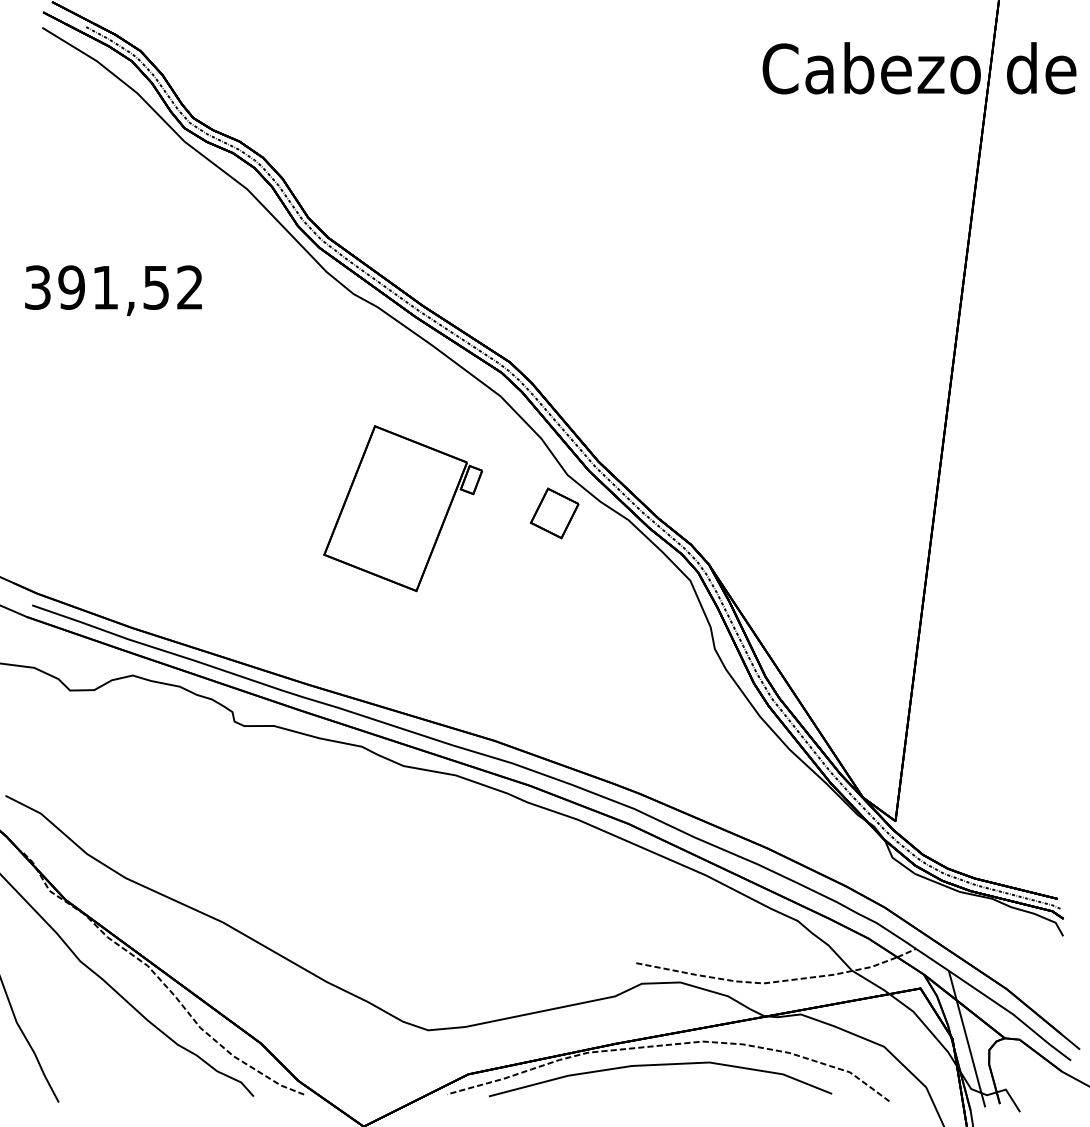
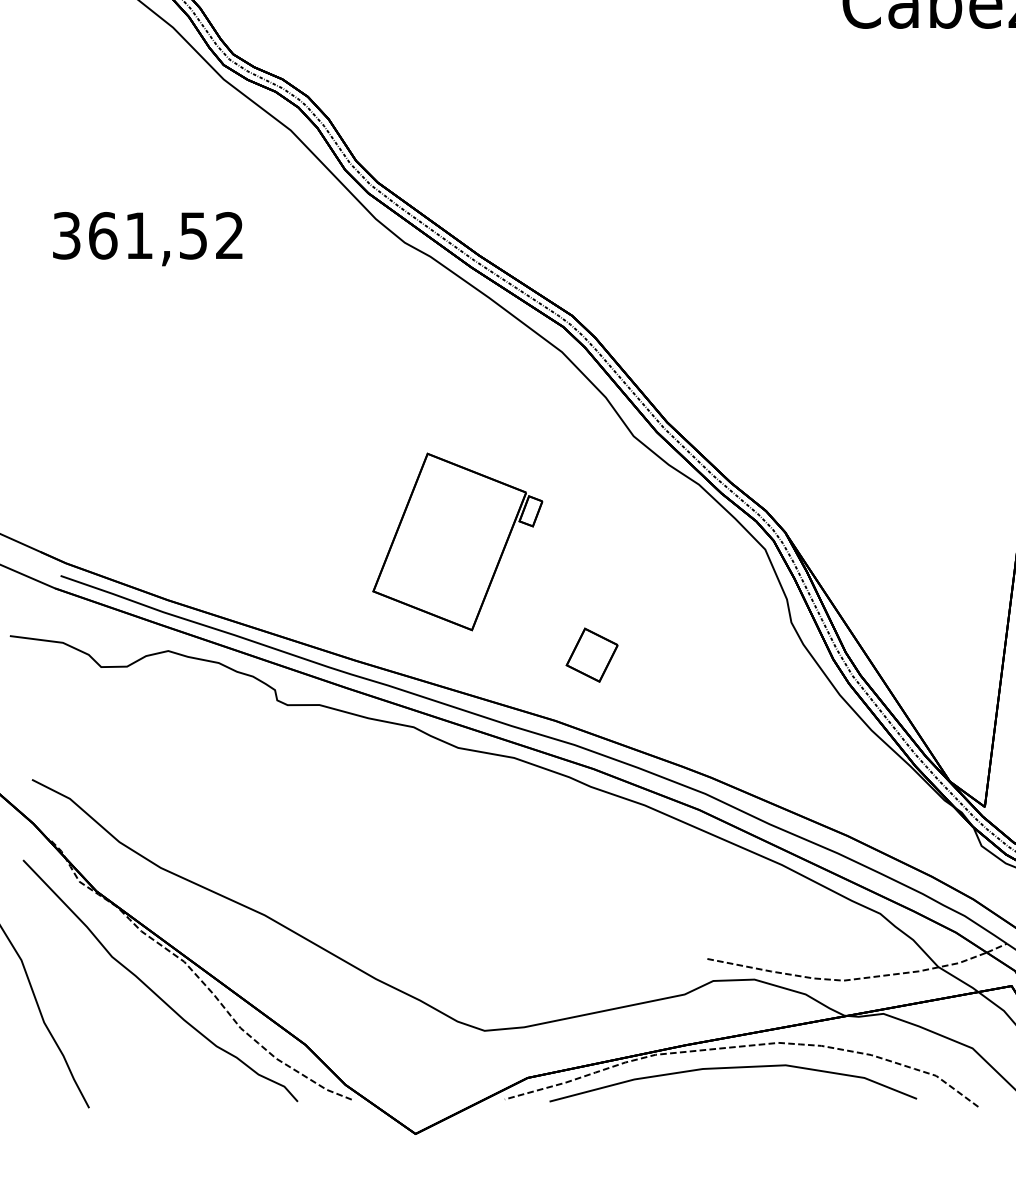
text: (71, 287) -> (102, 235), 391,52 -> 361,52
part: (402, 508) -> (457, 541), moved
part: (554, 513) -> (591, 655), moved

